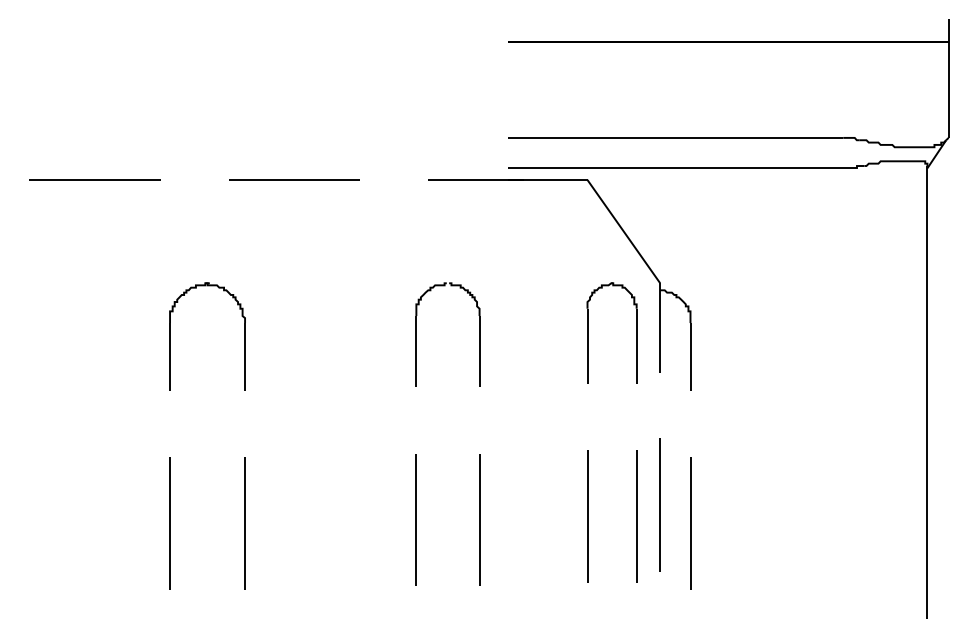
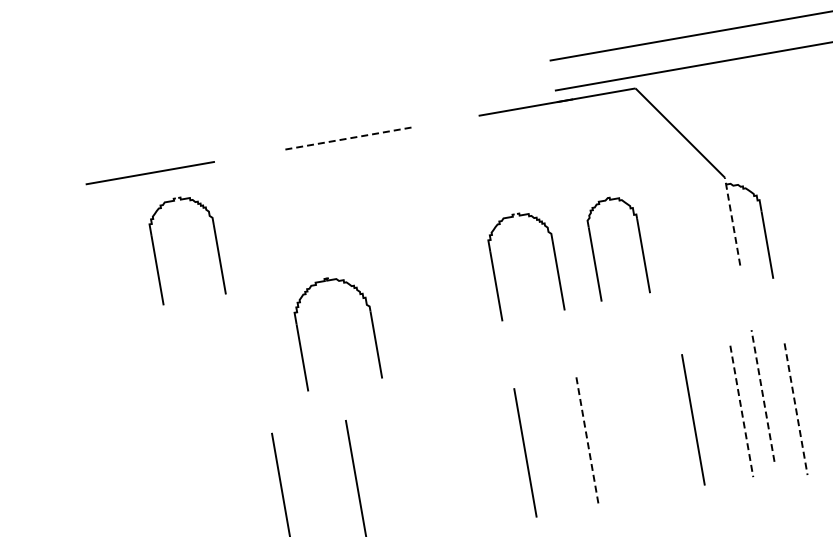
line: (294, 180) -> (346, 139), solid -> dashed
part: (85, 260) -> (154, 254), added
line: (660, 327) -> (732, 221), solid -> dashed
part: (588, 332) -> (593, 250), moved
part: (170, 336) -> (299, 337), moved
line: (660, 504) -> (763, 395), solid -> dashed
line: (636, 516) -> (741, 411), solid -> dashed
line: (479, 520) -> (587, 442), solid -> dashed
line: (690, 523) -> (796, 409), solid -> dashed

